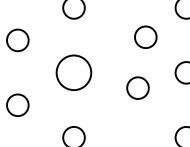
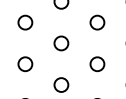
circle: (145, 37) -> (97, 22), moved
circle: (74, 72) -> (61, 43), size x0.62
circle: (138, 88) -> (97, 64), moved

